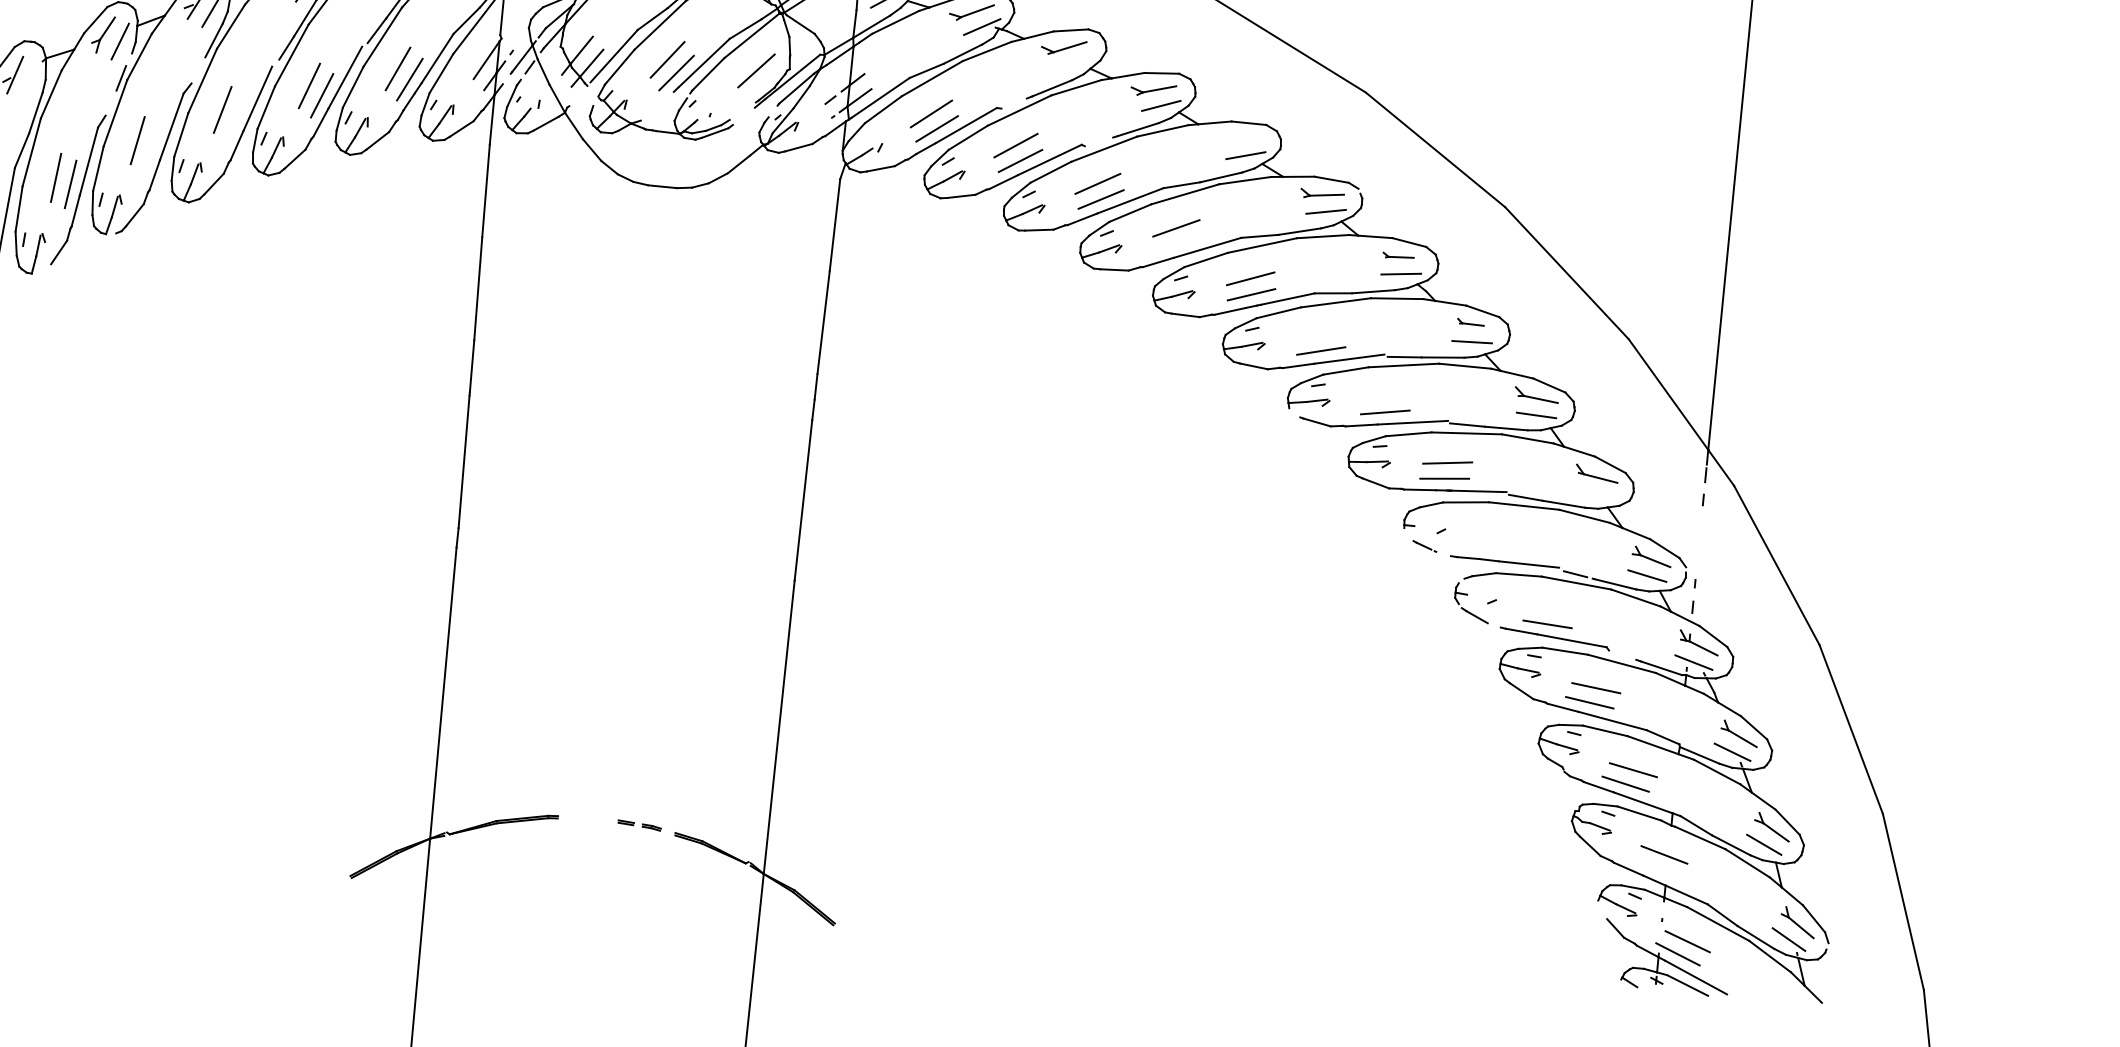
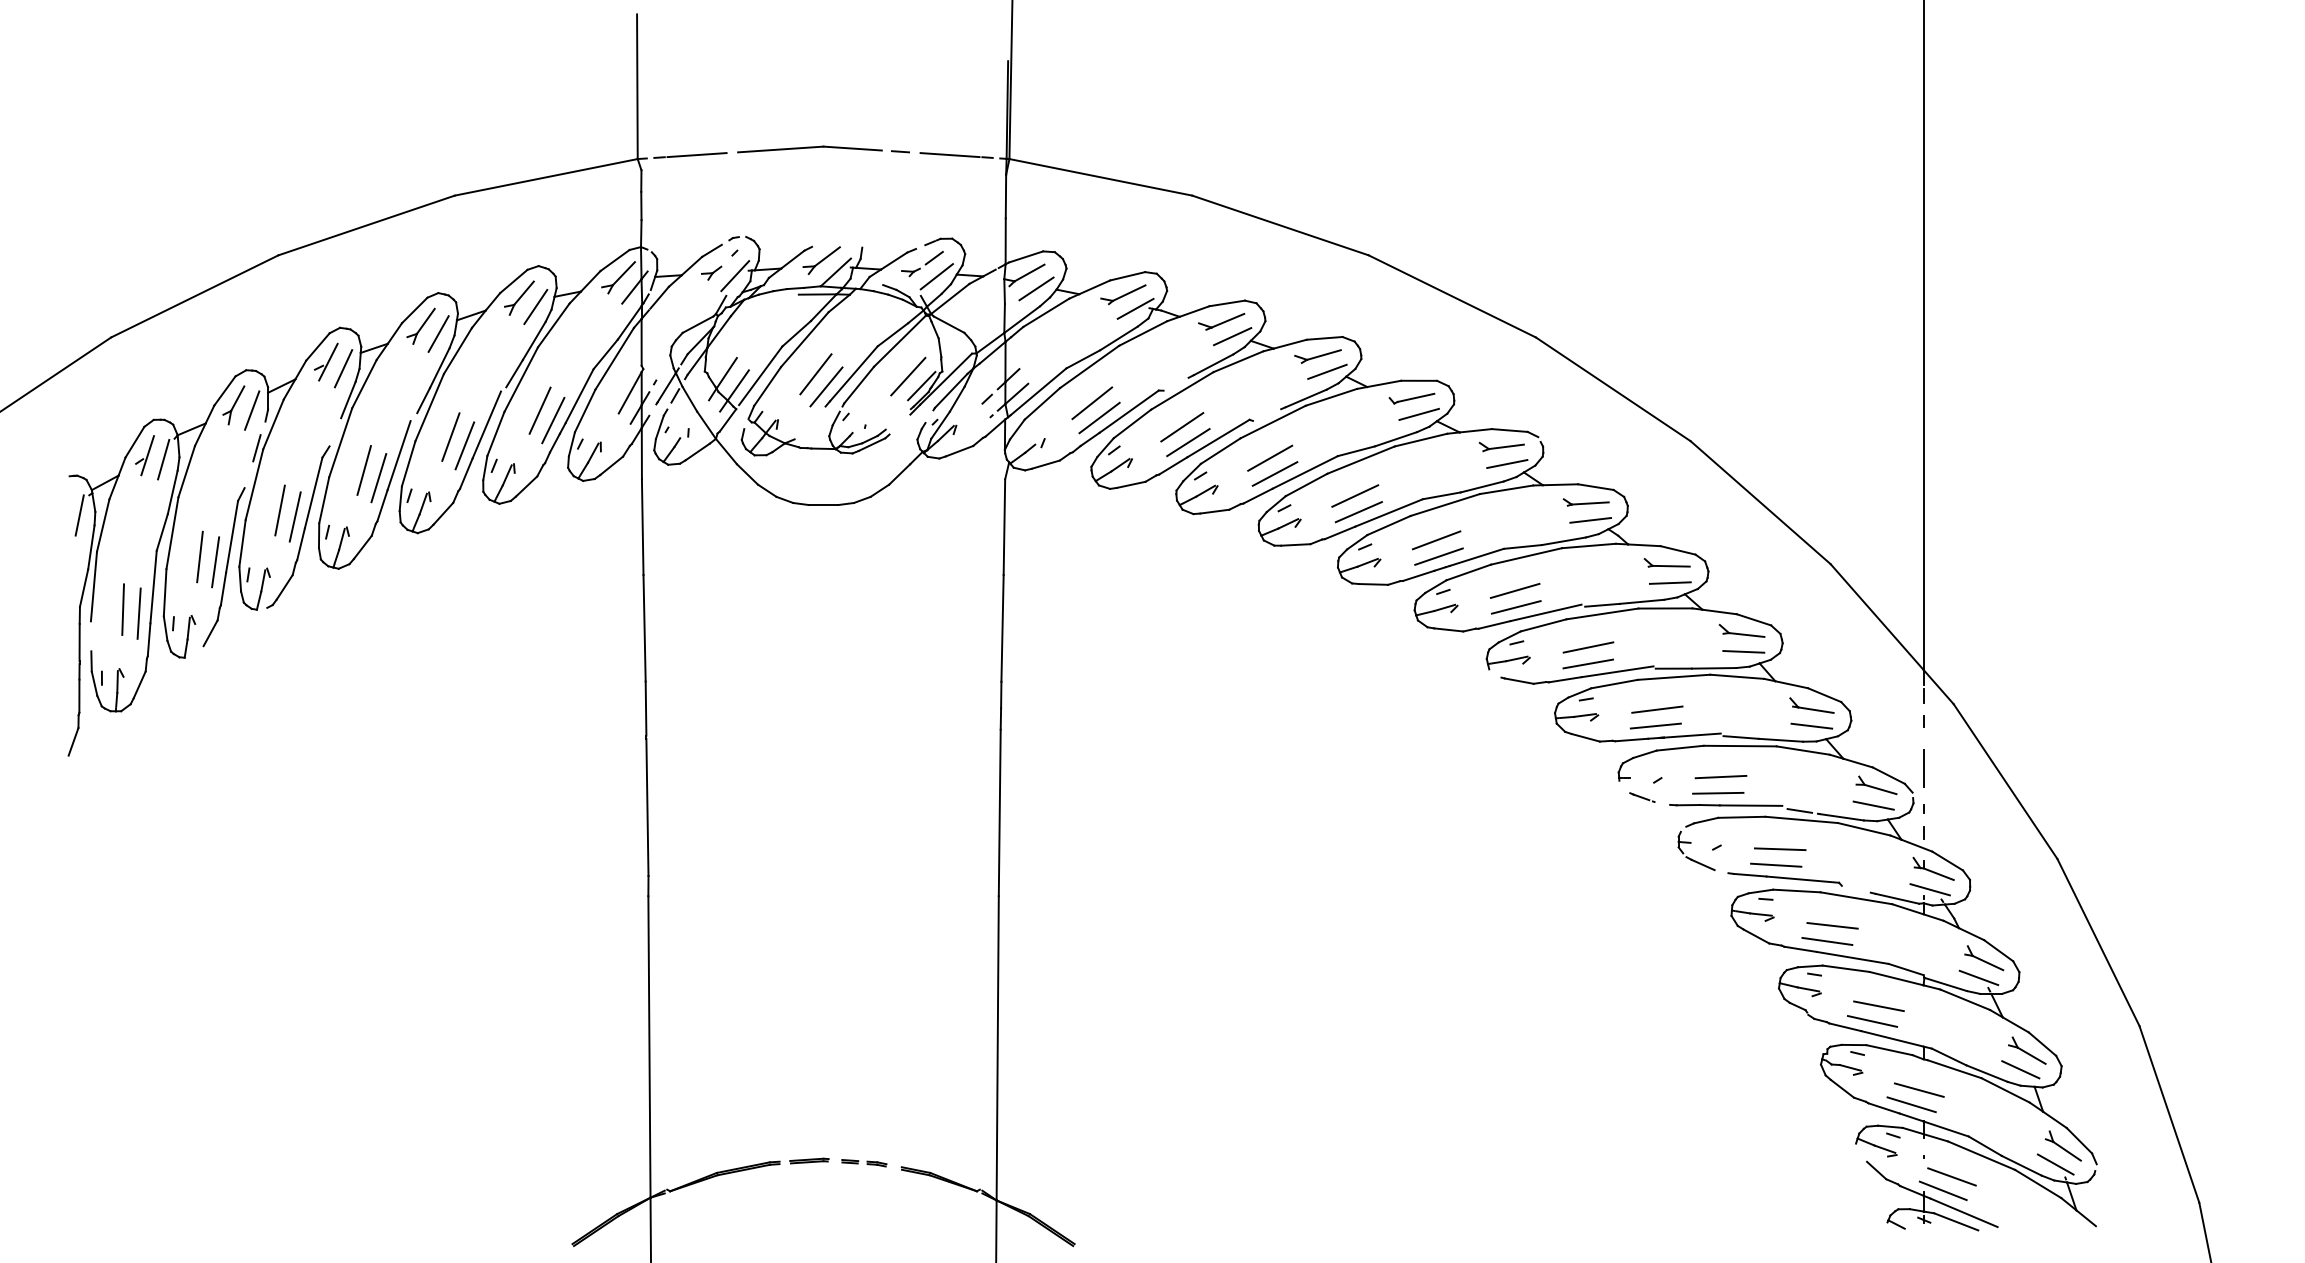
line: (1073, 62) -> (1232, 336), added
line: (30, 80) -> (163, 459), added
line: (768, 81) -> (921, 386), added
line: (577, 96) -> (727, 420), added
line: (235, 119) -> (378, 478), added
part: (1239, 139) -> (1411, 398), added
line: (151, 147) -> (294, 516), added
line: (1177, 244) -> (1358, 512), added
part: (1397, 256) -> (1585, 502), size x1.43
part: (1470, 321) -> (1666, 562), size x1.67
line: (1321, 334) -> (1514, 590), added
line: (1387, 396) -> (1588, 647), added
line: (1594, 492) -> (1811, 725), added
line: (1502, 533) -> (1720, 776), added
line: (1698, 544) -> (1923, 767), added
line: (1498, 548) -> (1718, 792), added
line: (1553, 608) -> (1780, 848), added
part: (587, 817) -> (809, 1160), added
line: (1655, 868) -> (1911, 1104), added

